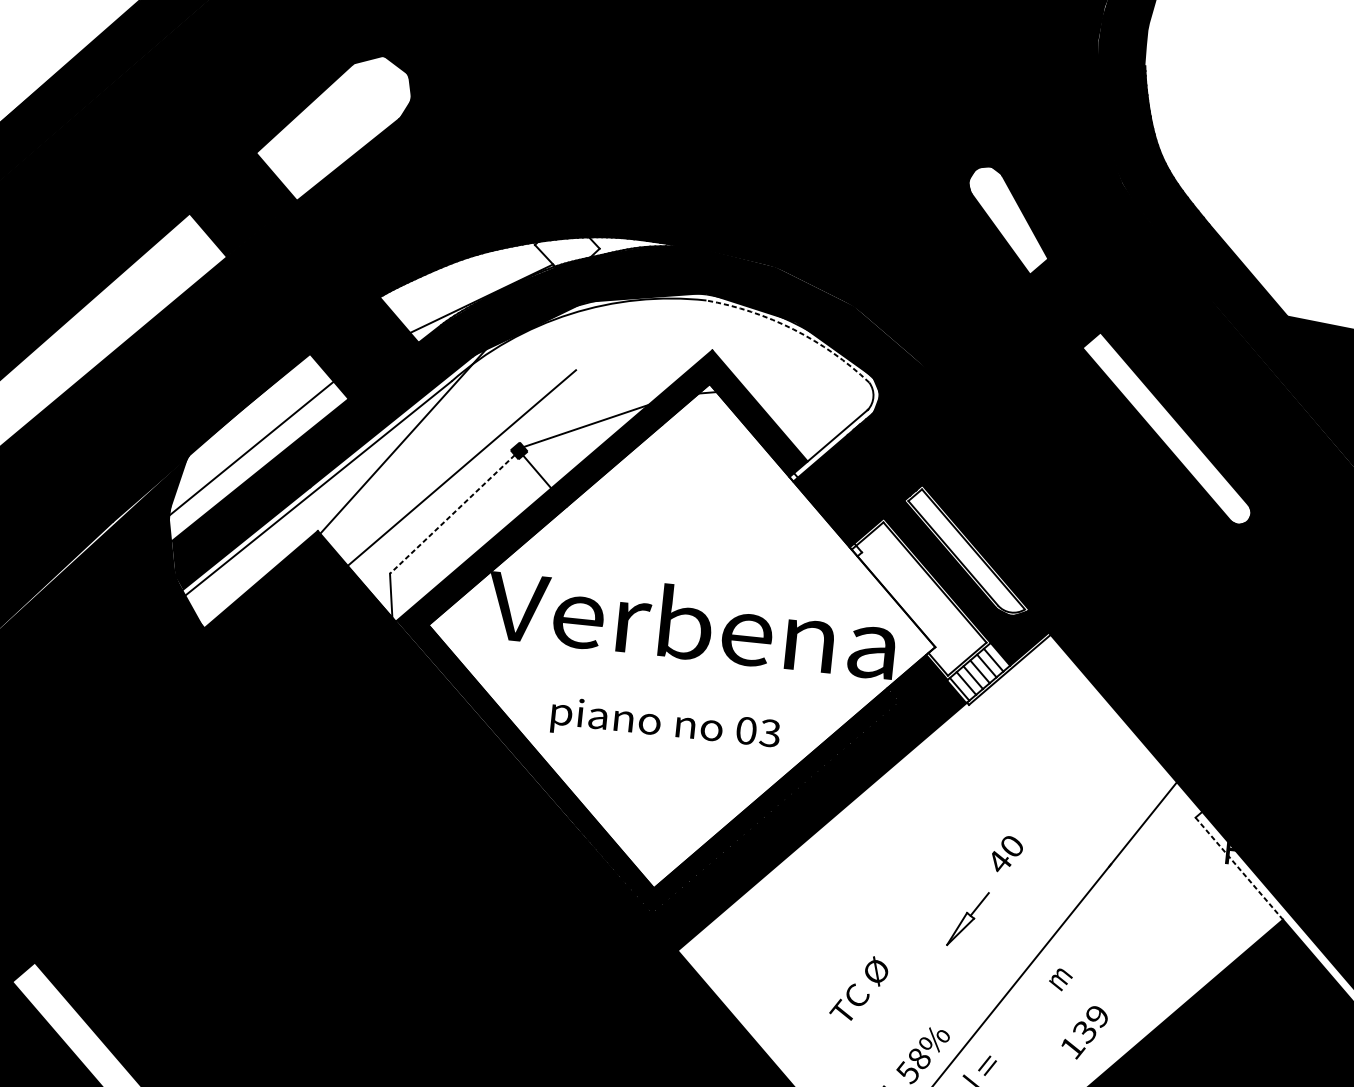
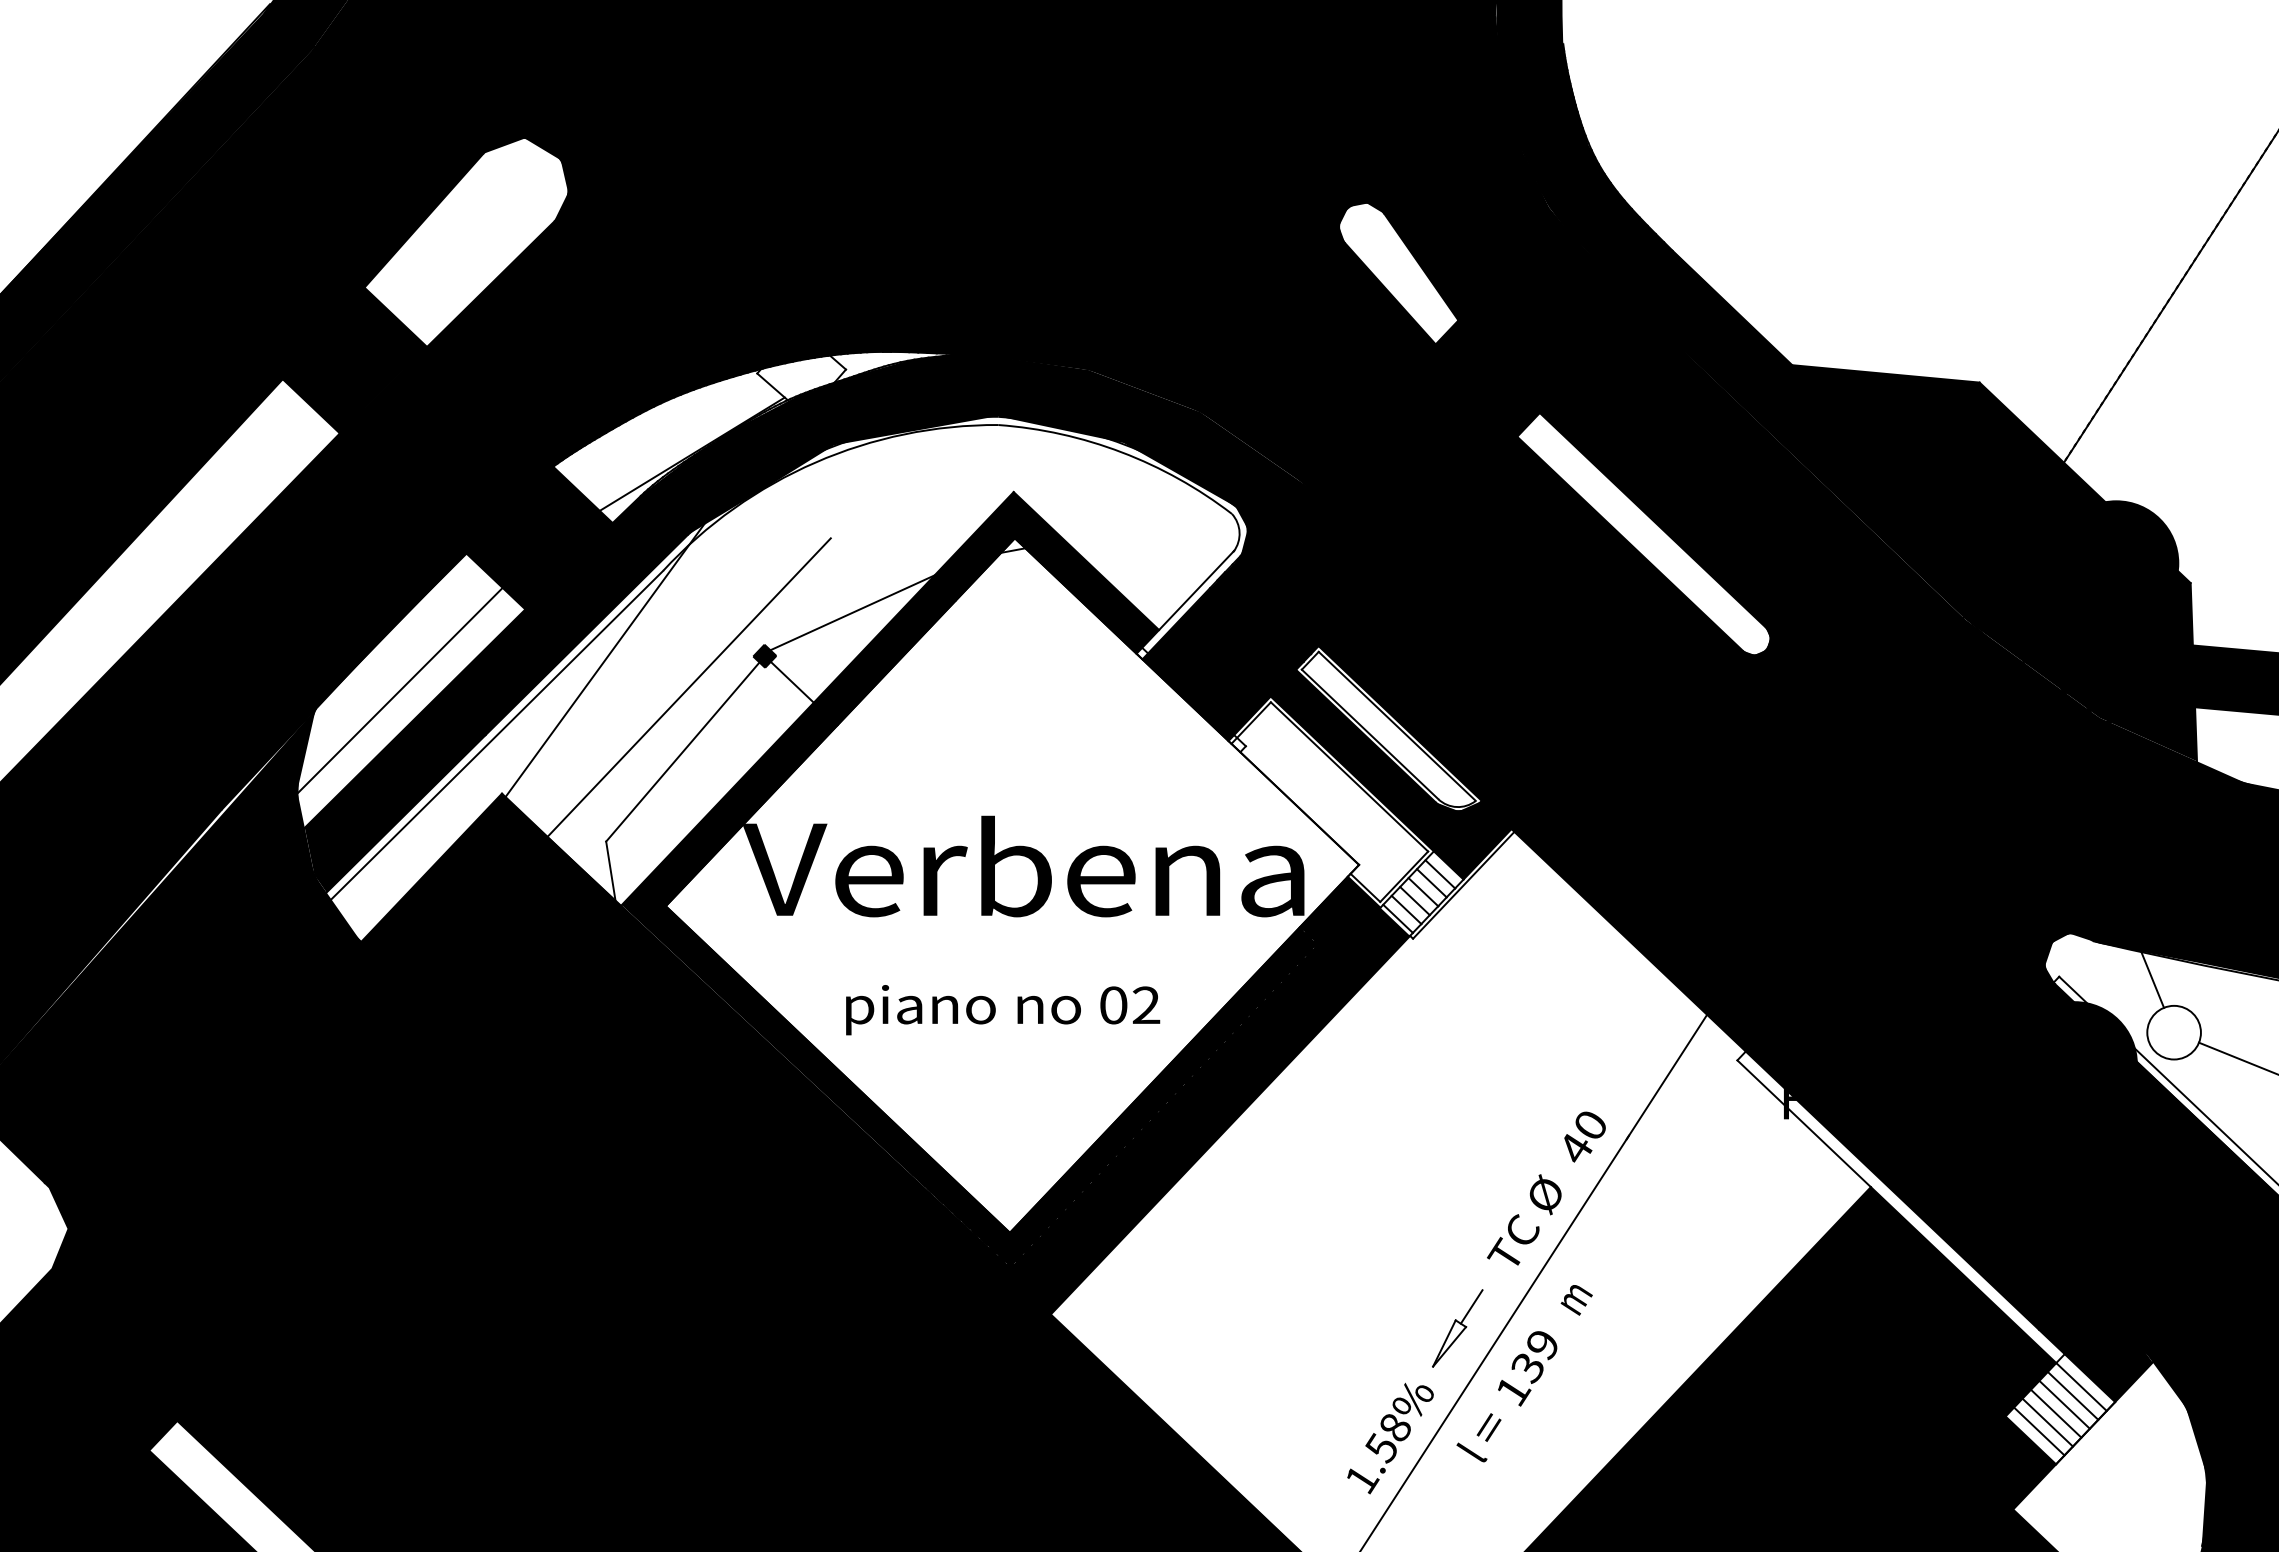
arc: (793, 329) -> (1121, 452), dashed -> solid
line: (452, 514) -> (682, 752), dashed -> solid
text: (770, 733) -> (1146, 1005), 03 -> 02
text: (1006, 854) -> (1584, 1136), moved
line: (1239, 869) -> (1804, 1124), dashed -> solid
part: (967, 919) -> (1457, 1328), moved
text: (859, 987) -> (1524, 1219), moved
text: (1084, 1032) -> (1527, 1368), moved

